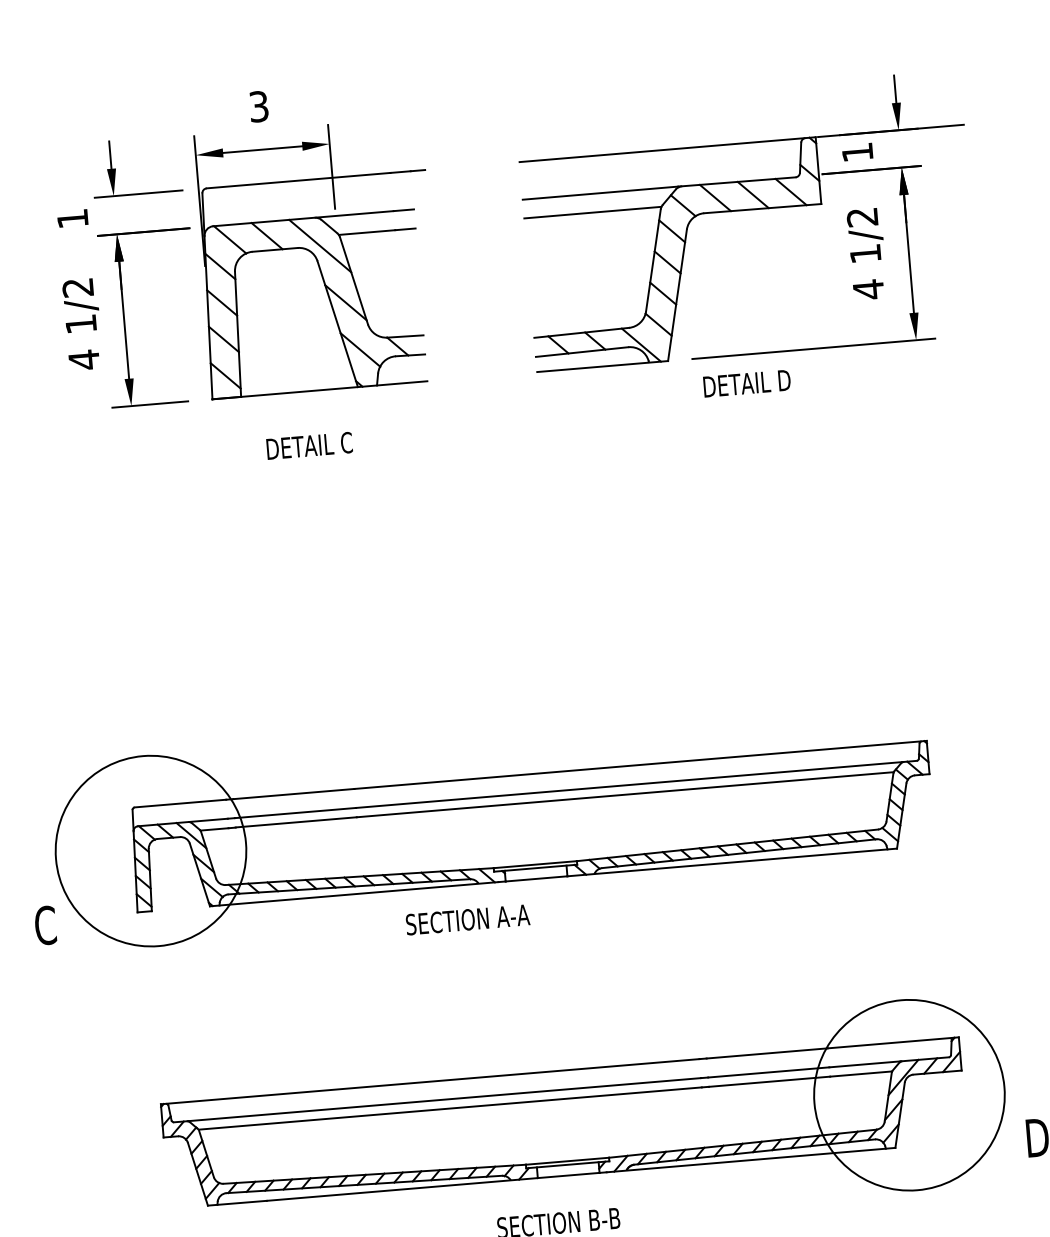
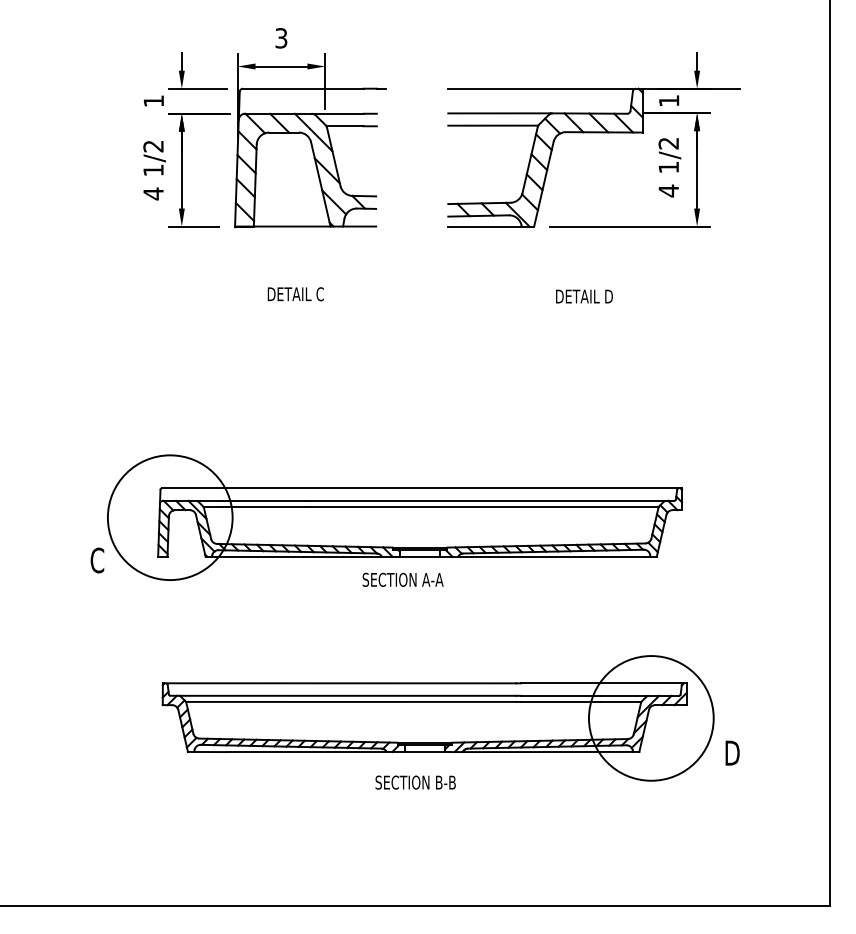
text: (747, 383) -> (584, 296), moved
text: (309, 446) -> (295, 294), moved
text: (466, 919) -> (402, 579), moved

